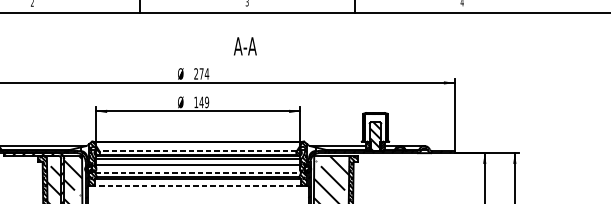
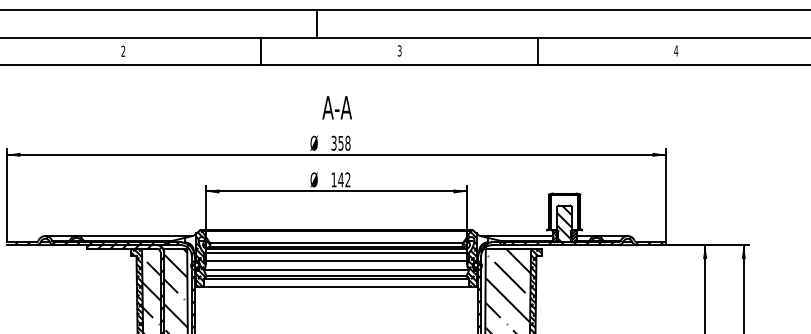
text: (244, 46) -> (336, 107), moved
text: (201, 73) -> (340, 142), 274 -> 358
text: (206, 102) -> (347, 179), 149 -> 142
line: (198, 151) -> (336, 242), dashed -> solid
line: (198, 172) -> (336, 270), dashed -> solid
line: (198, 186) -> (336, 287), dashed -> solid

